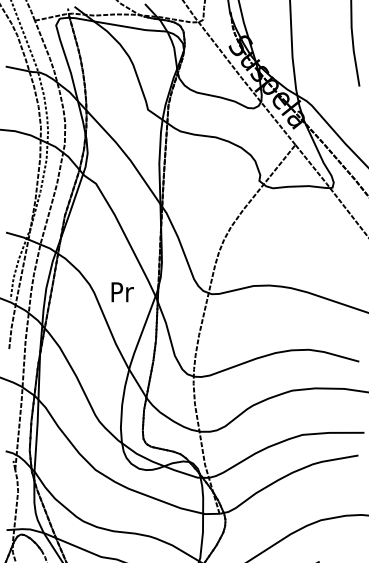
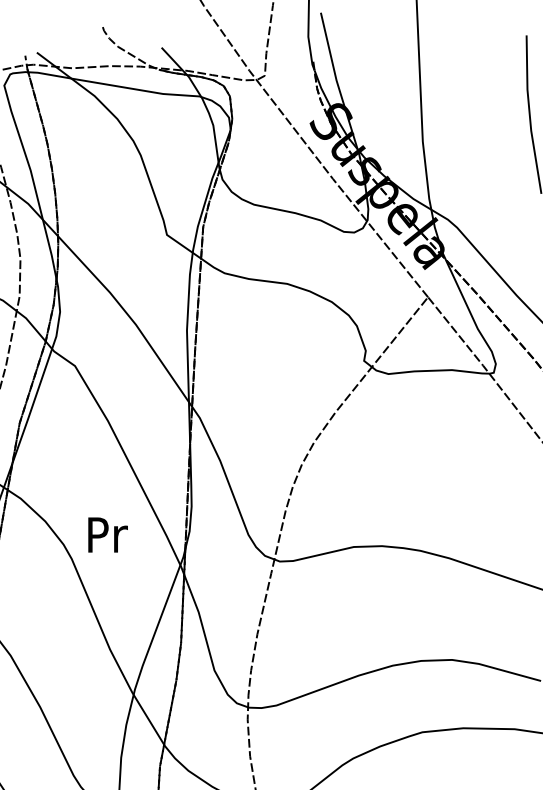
text: (122, 292) -> (107, 535), moved

